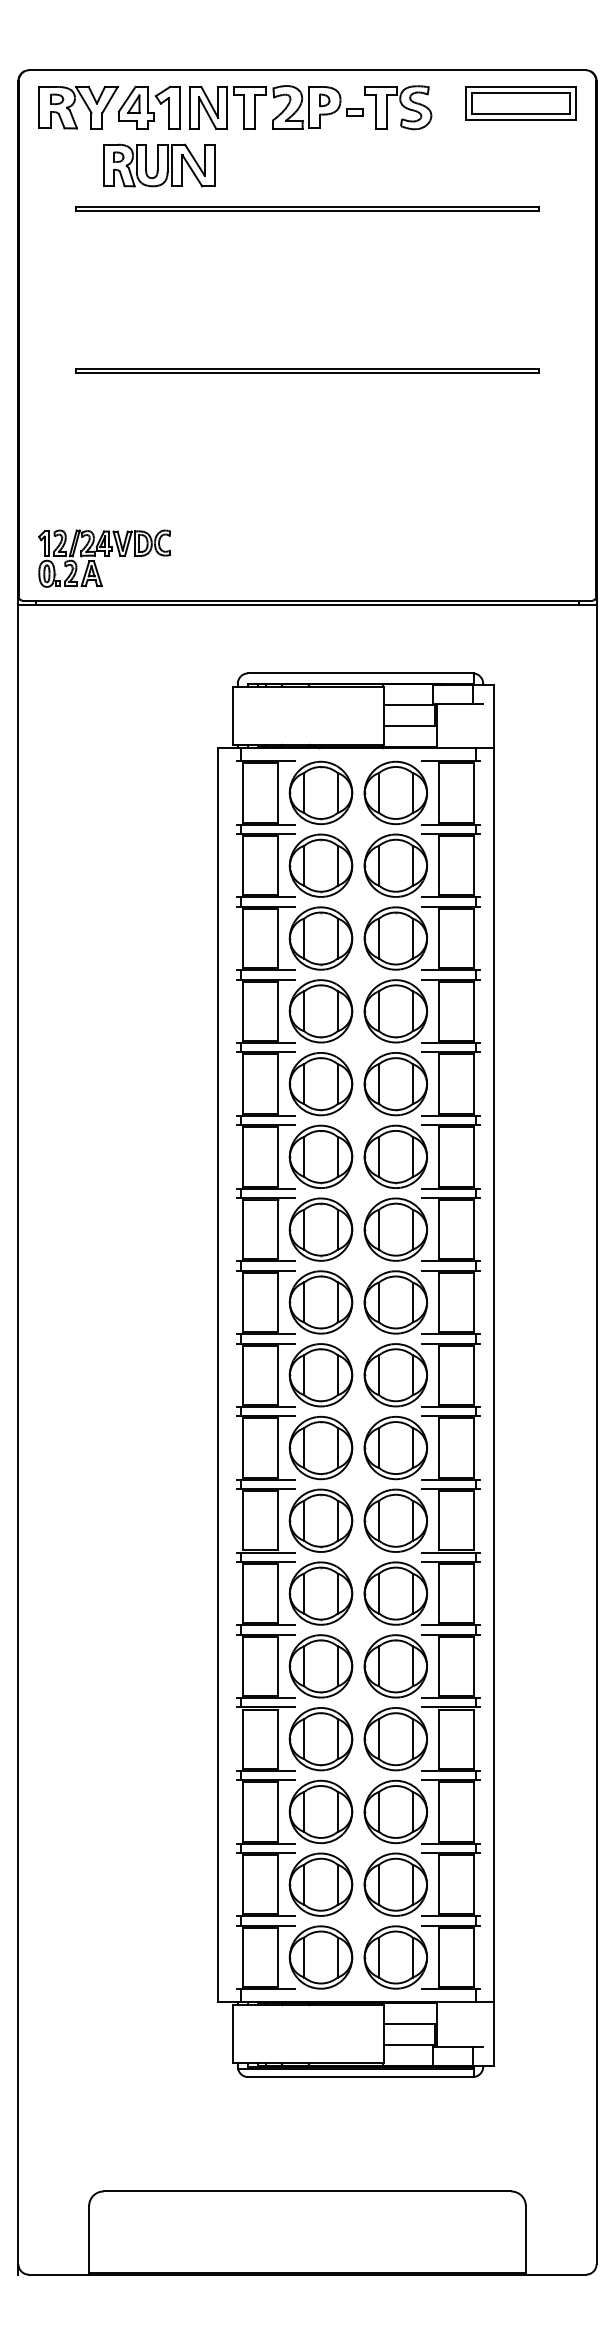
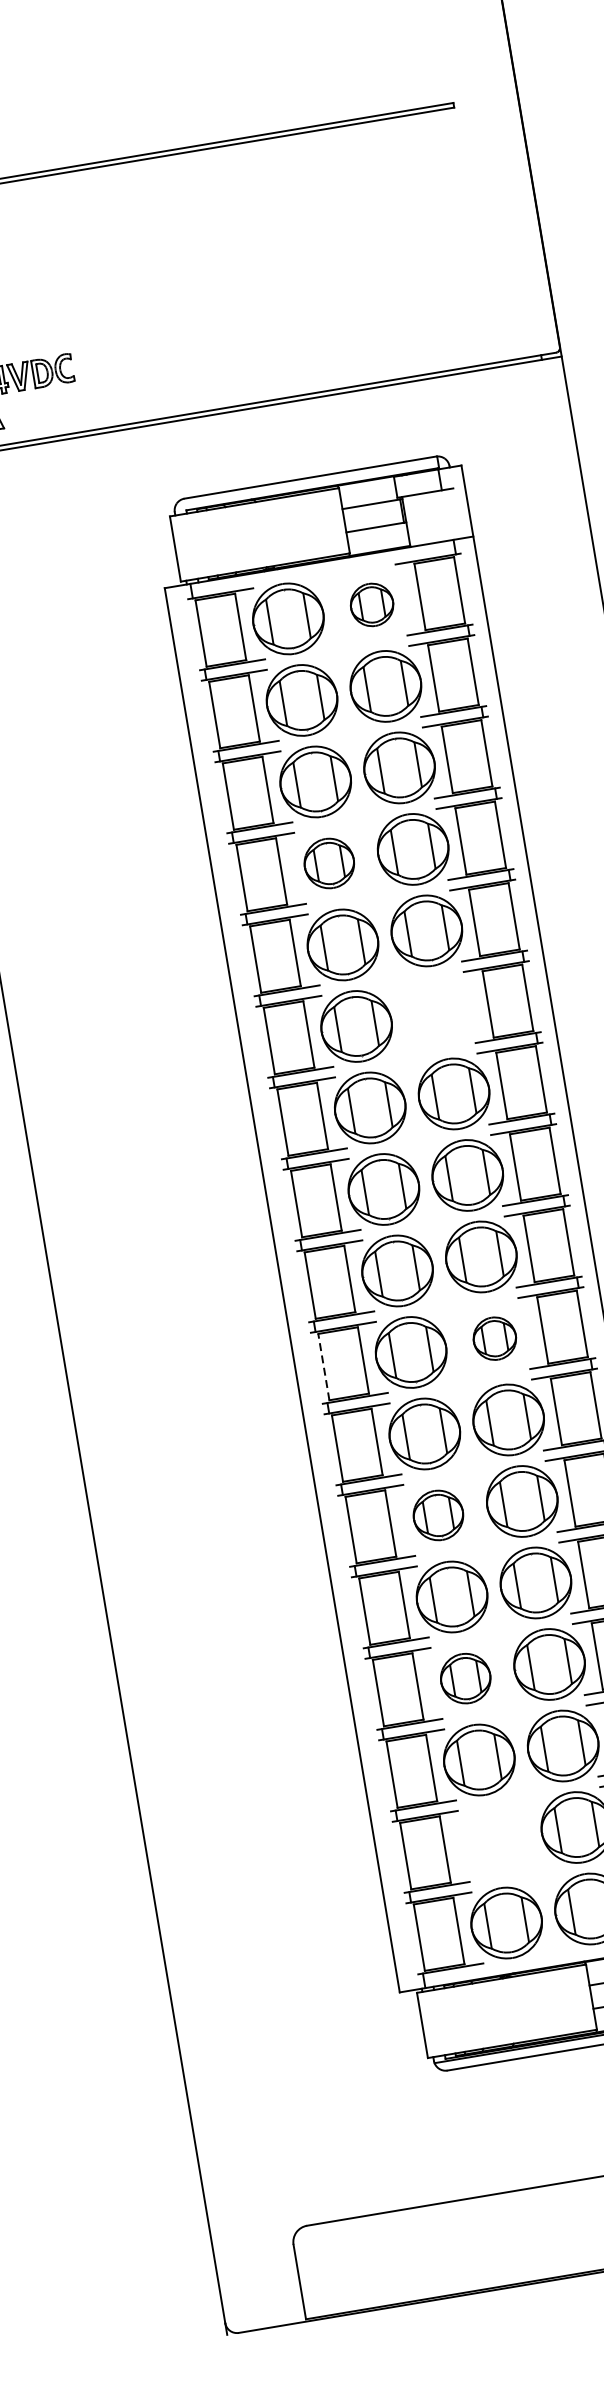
part: (395, 792) -> (371, 604), size x0.6
part: (320, 1011) -> (328, 863), size x0.7
part: (395, 1156) -> (439, 1012), removed
line: (243, 1448) -> (324, 1367), solid -> dashed
part: (395, 1448) -> (494, 1339), size x0.6
part: (320, 1593) -> (437, 1515), size x0.7
part: (320, 1739) -> (465, 1678), size x0.7
part: (320, 1884) -> (492, 1841), removed

